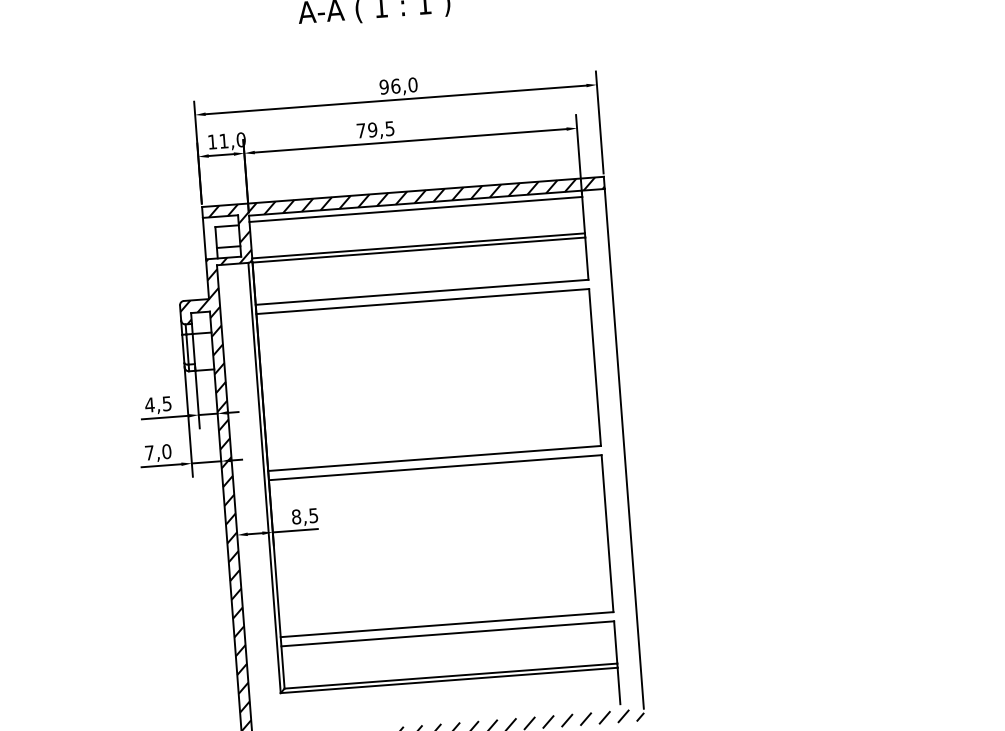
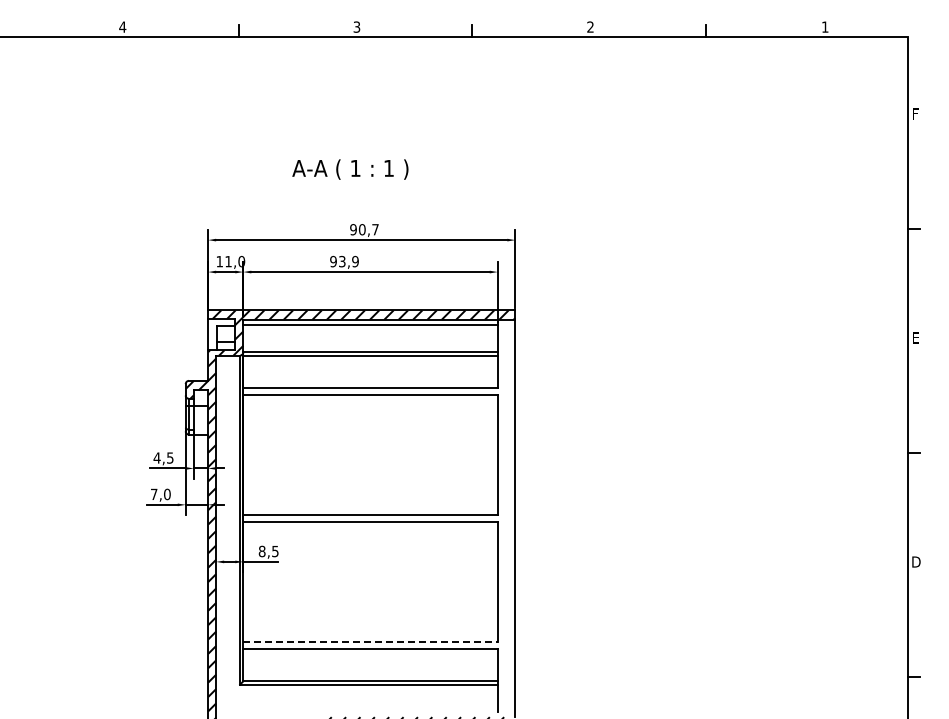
text: (403, 85) -> (368, 229), 96,0 -> 90,7
text: (375, 129) -> (344, 261), 79,5 -> 93,9
line: (448, 623) -> (371, 641), solid -> dashed

